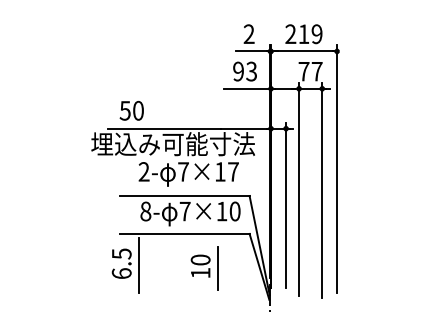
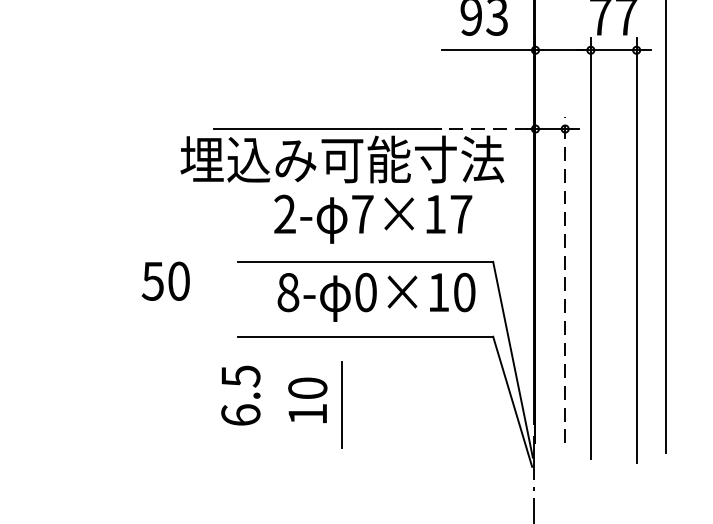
text: (131, 110) -> (165, 280), moved
line: (243, 128) -> (481, 128), solid -> dashed
line: (286, 205) -> (566, 280), solid -> dashed
text: (184, 211) -> (364, 292), 7×10 -> 0×10
line: (138, 265) -> (273, 399), removed
part: (204, 268) -> (315, 405), moved

